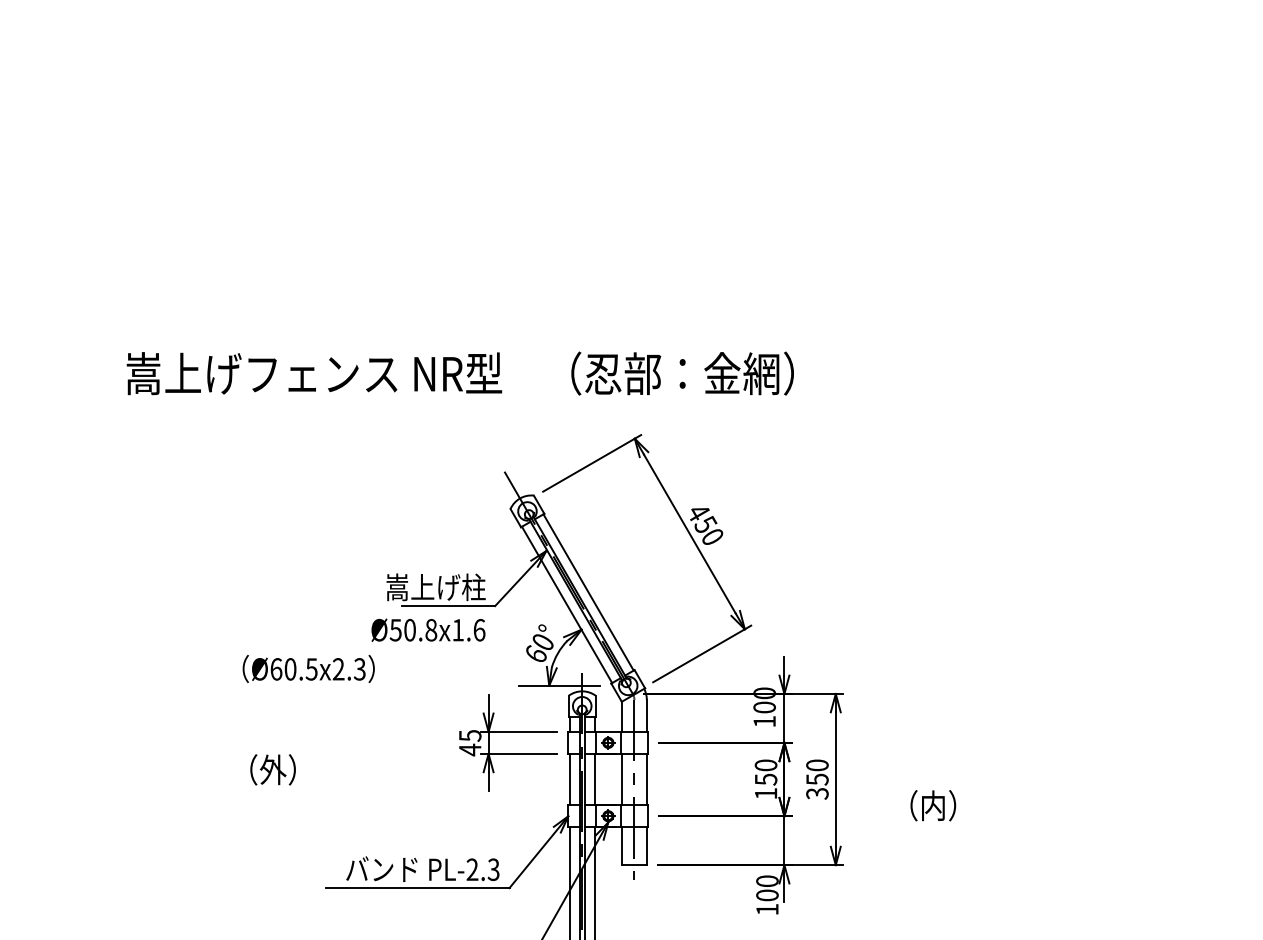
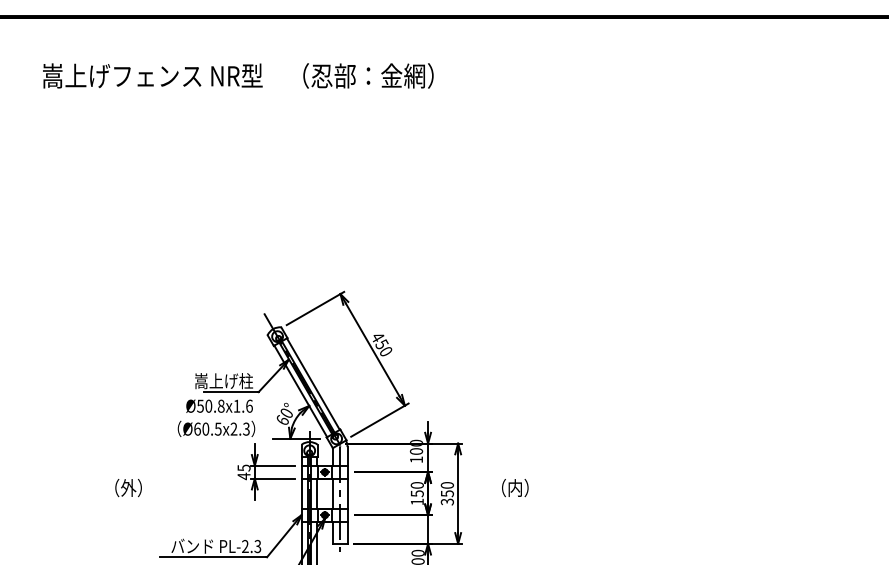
text: (460, 372) -> (238, 75), moved
text: (308, 668) -> (216, 428), moved
text: (933, 806) -> (515, 488), moved

